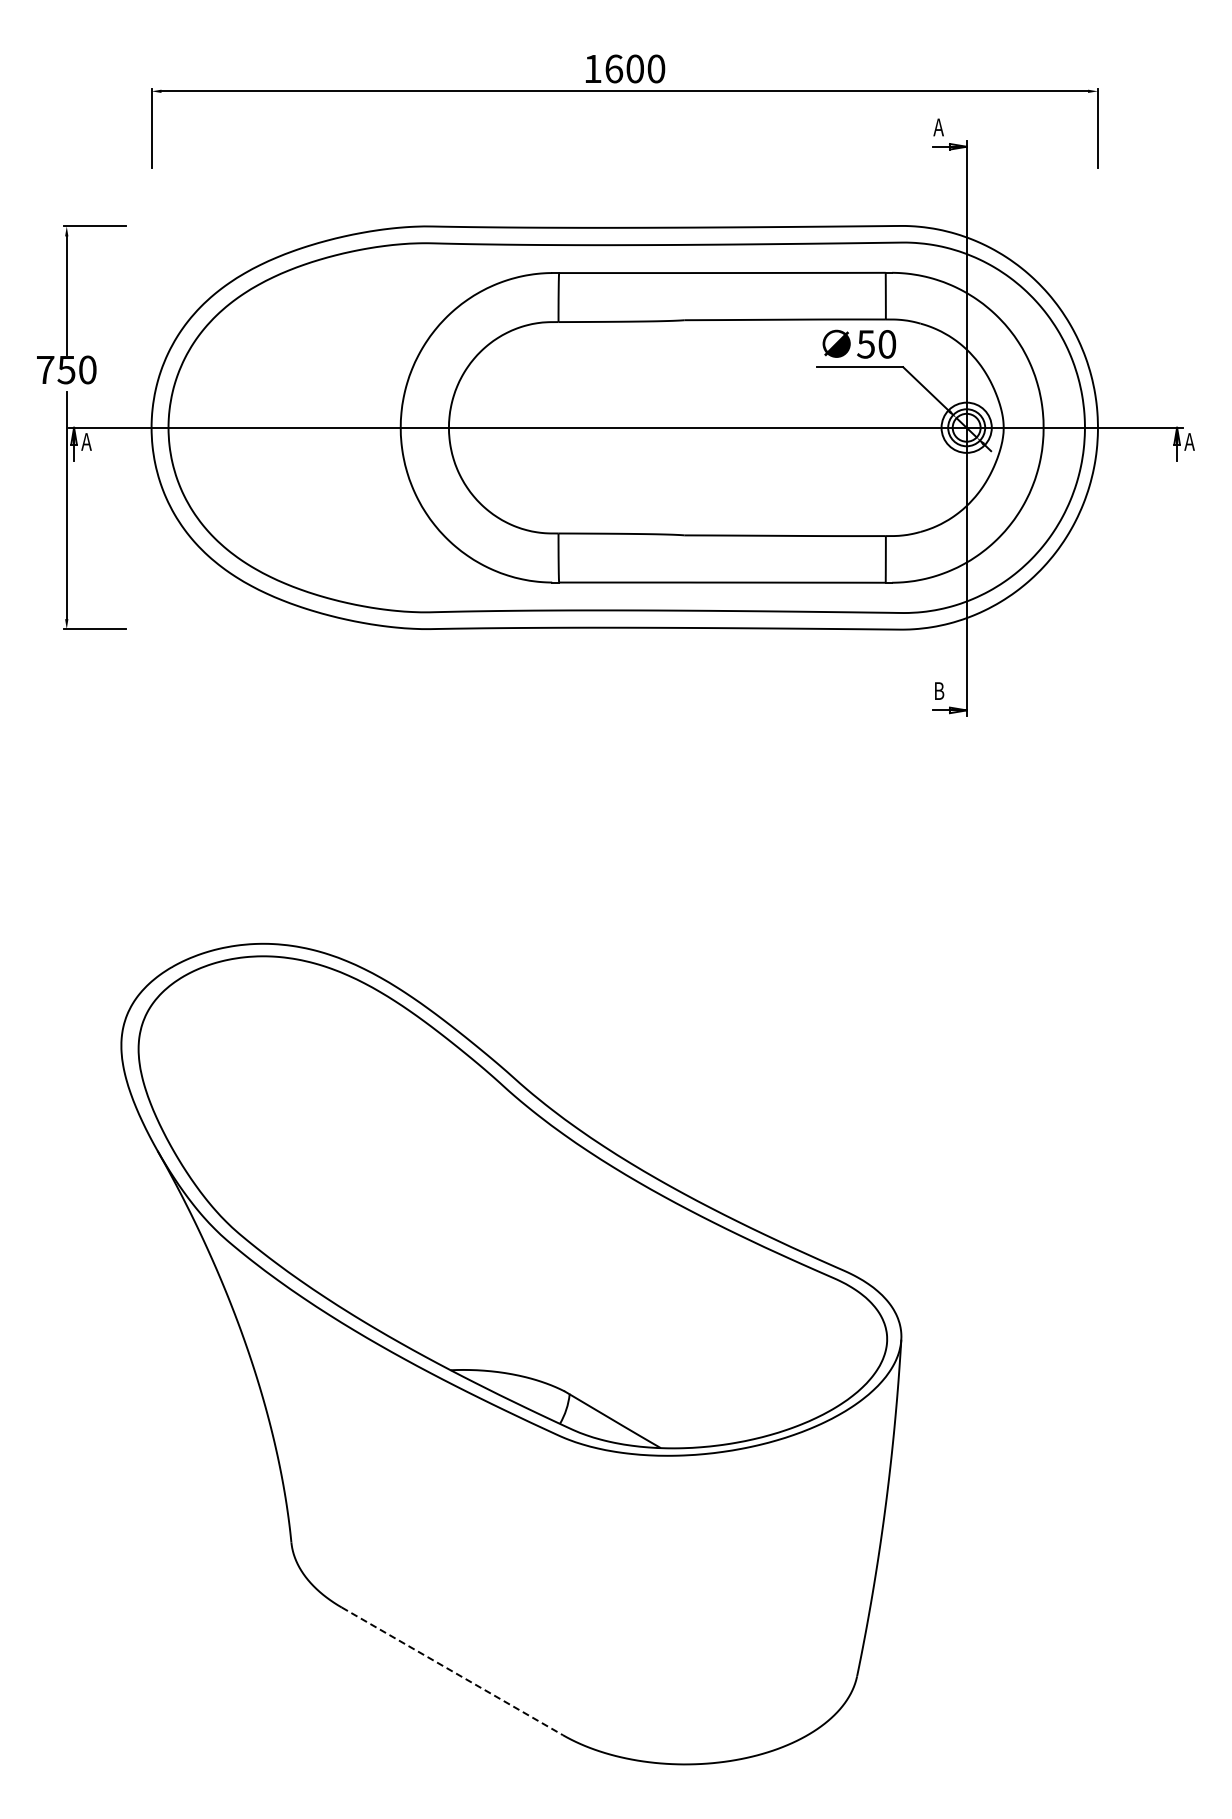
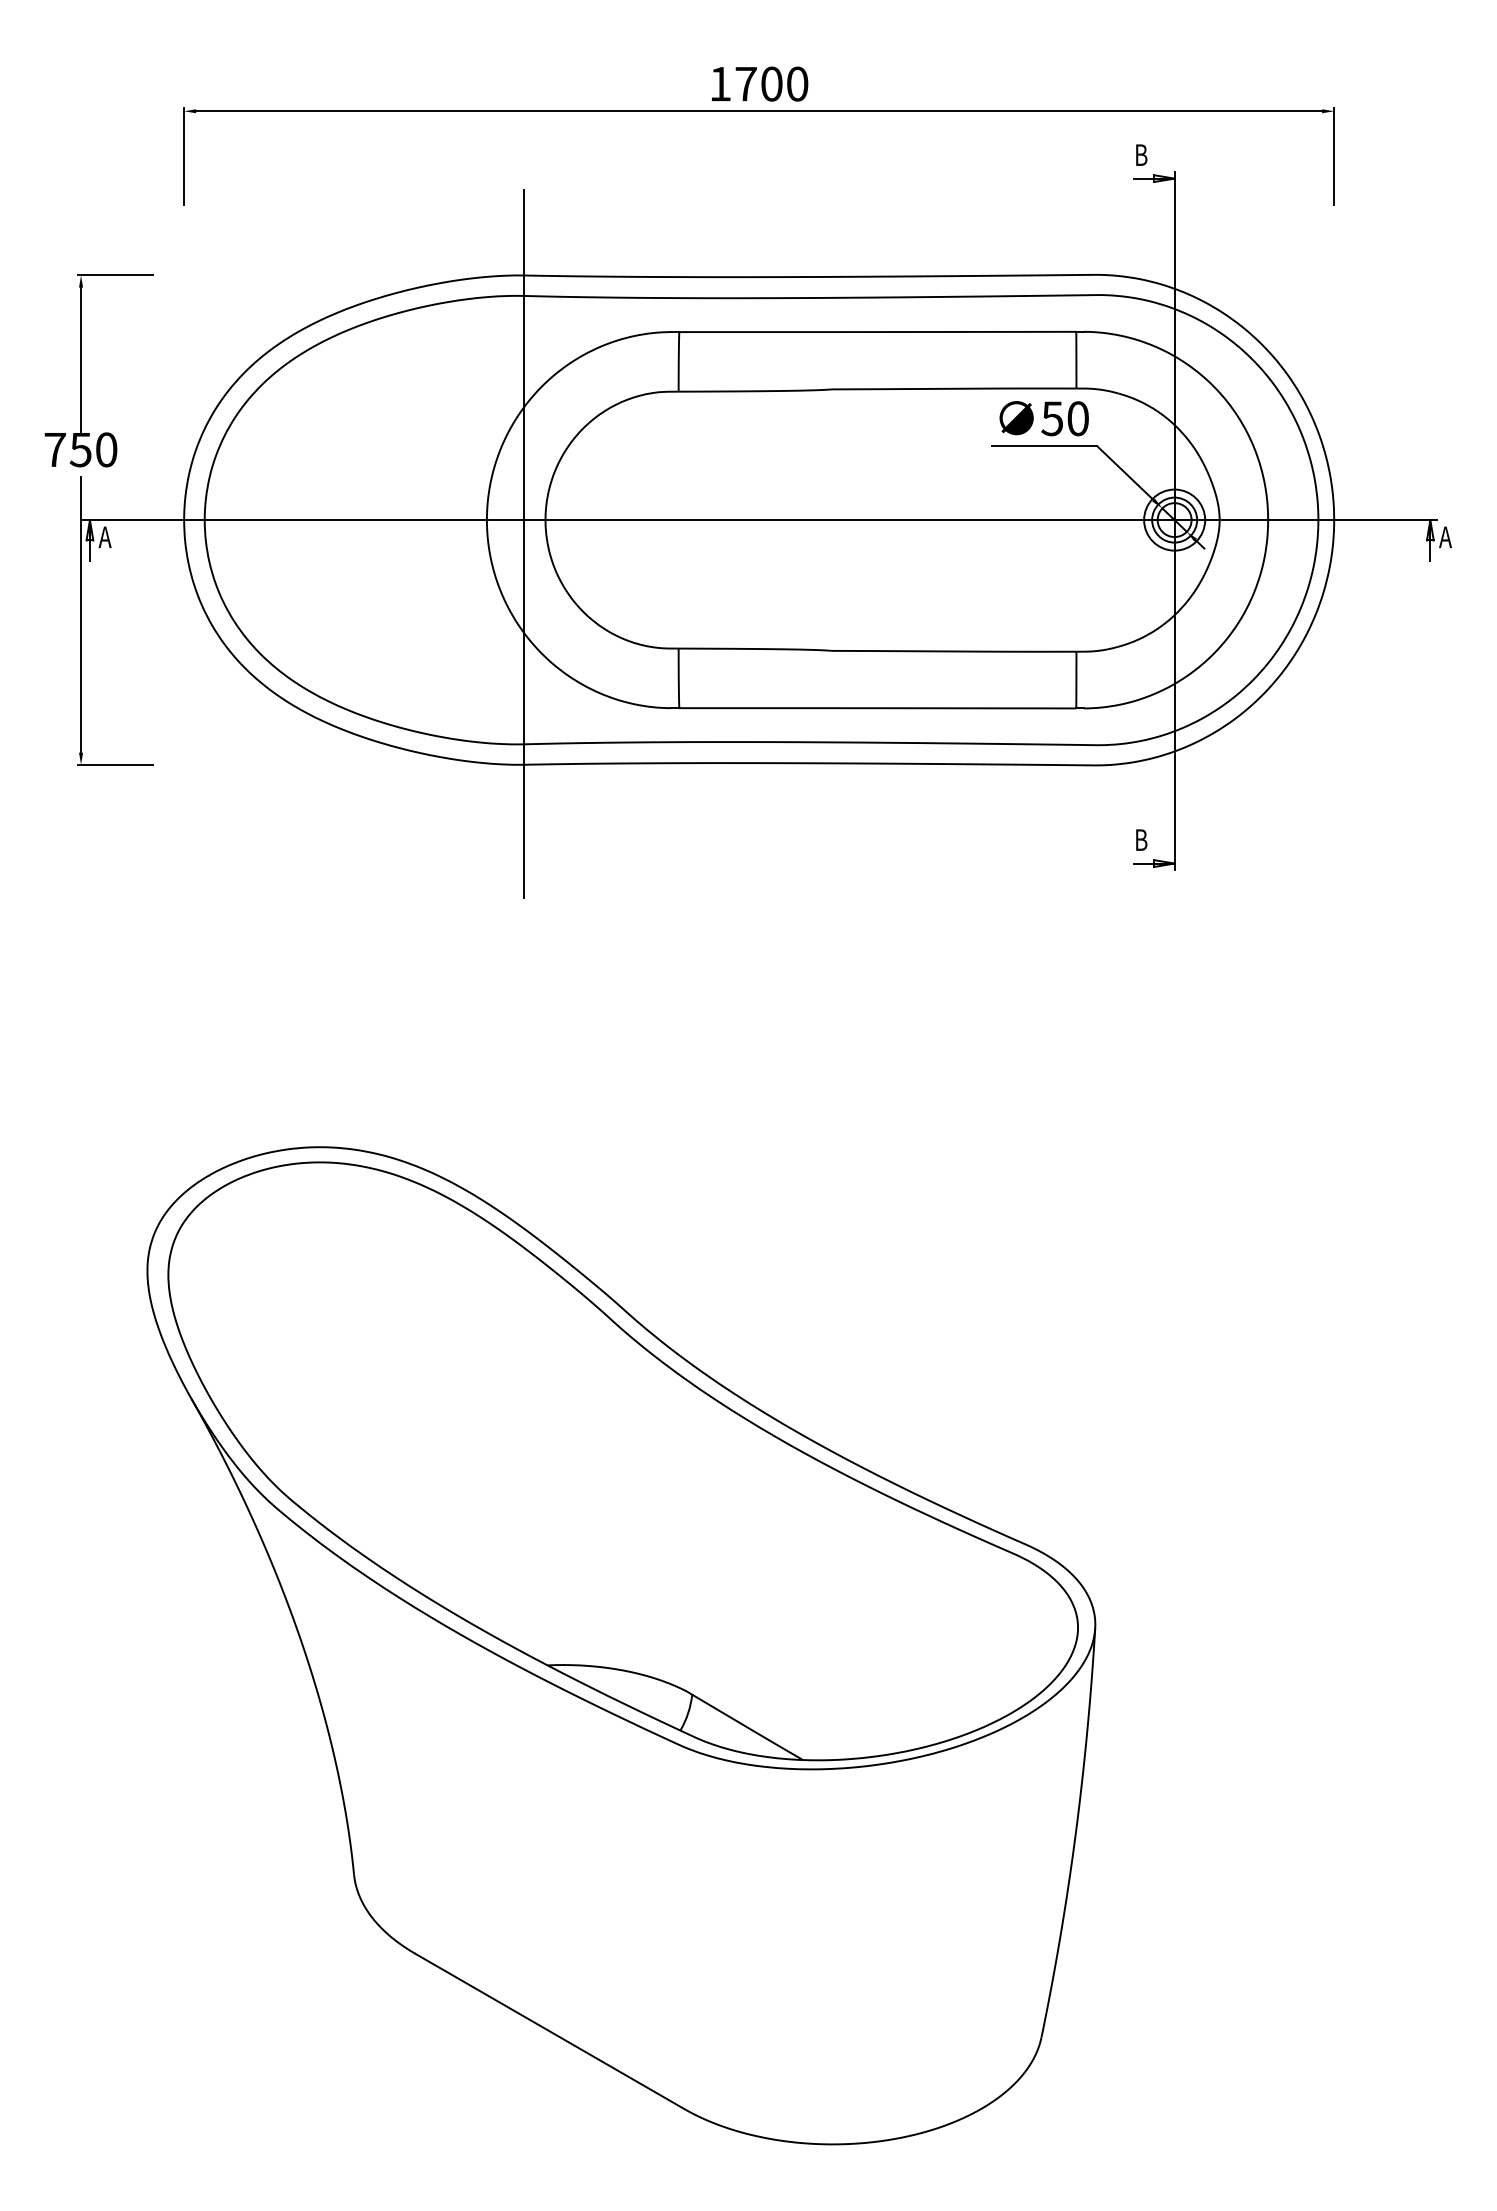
text: (614, 68) -> (746, 83), 1600 -> 1700
text: (938, 127) -> (1140, 155), A -> B
line: (430, 447) -> (523, 544), added
line: (452, 1671) -> (549, 2031), dashed -> solid

